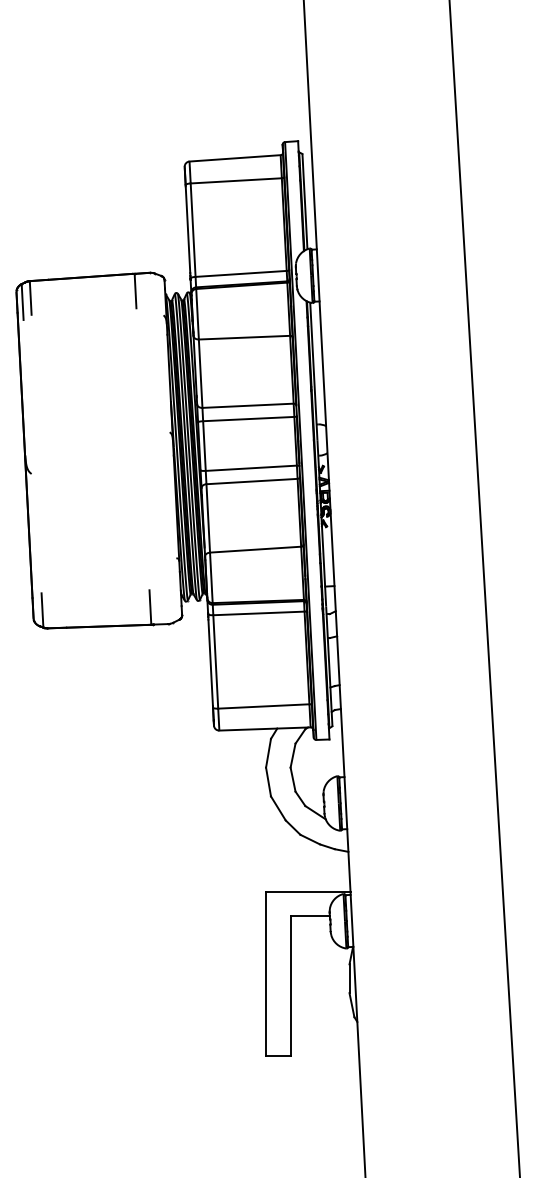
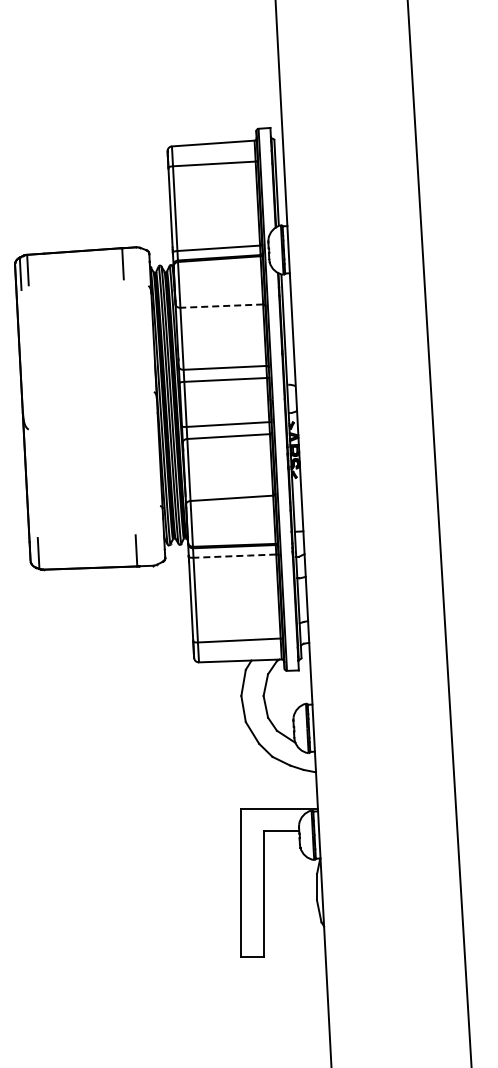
line: (244, 338) -> (221, 306), solid -> dashed
line: (258, 613) -> (234, 556), solid -> dashed

